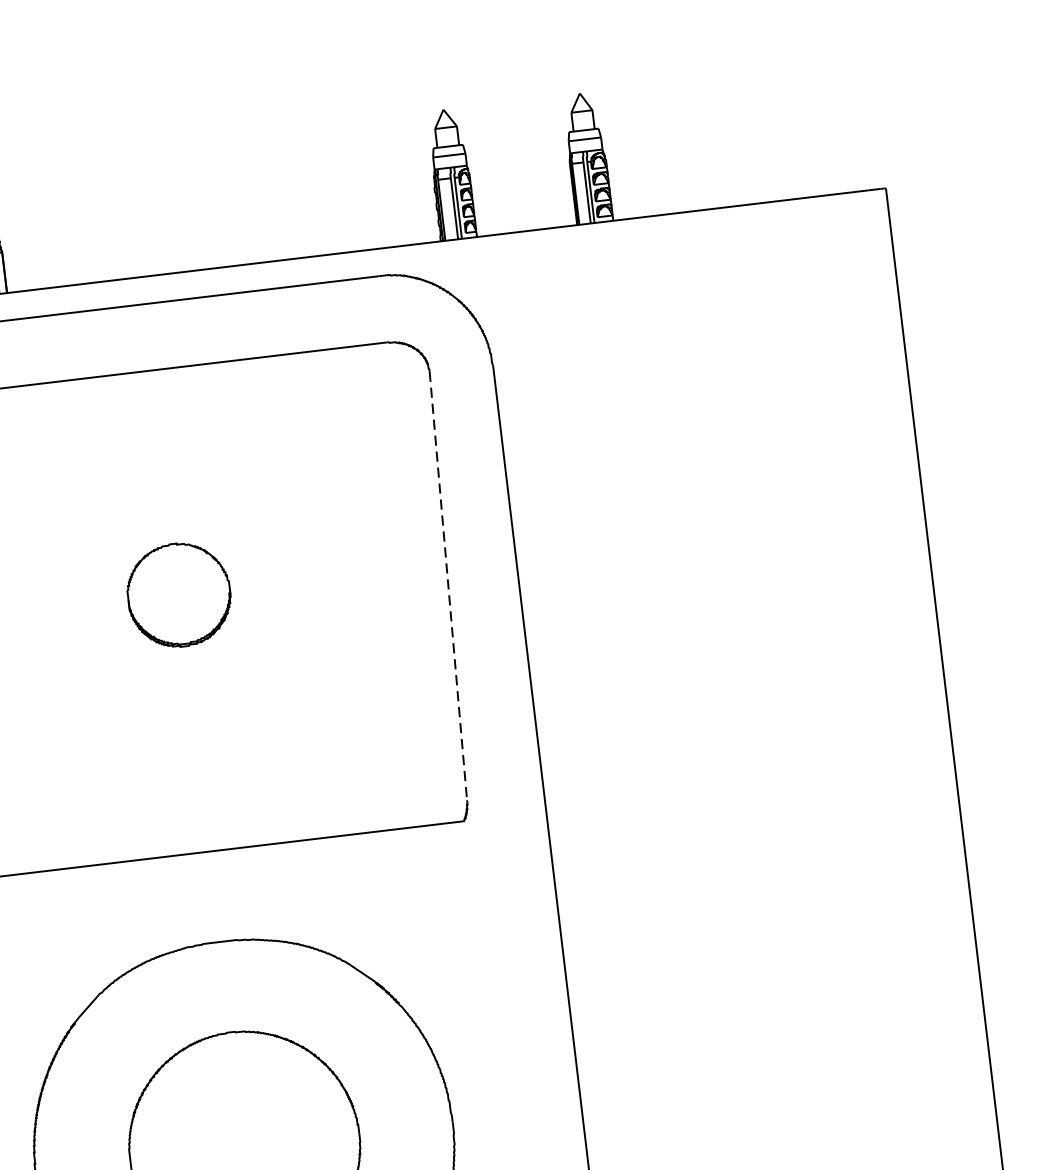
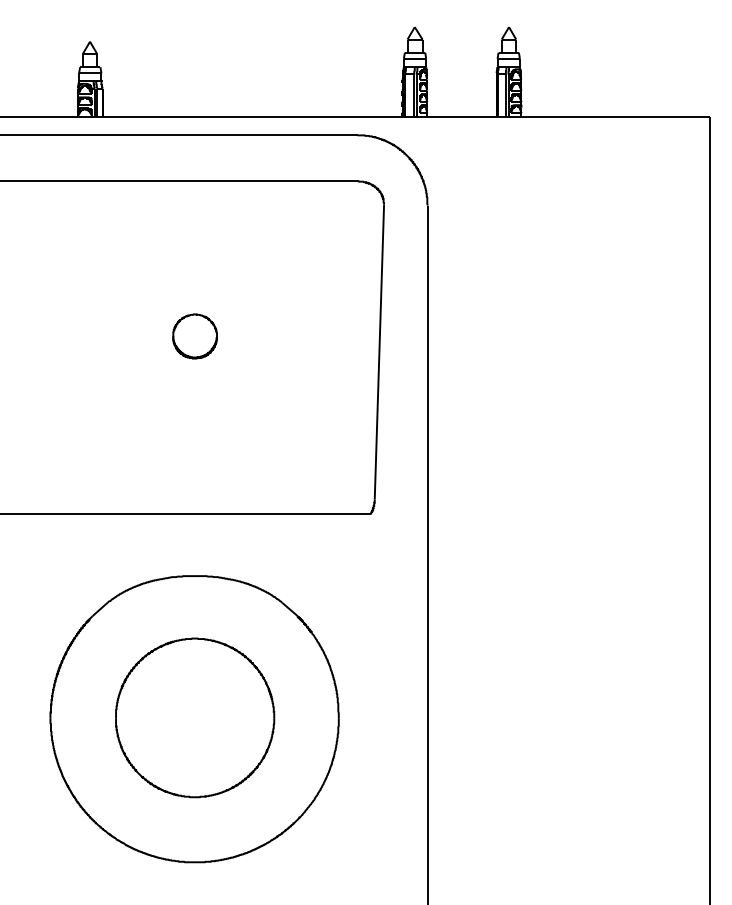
line: (448, 586) -> (379, 352), dashed -> solid
part: (178, 595) -> (194, 336), size x0.62

